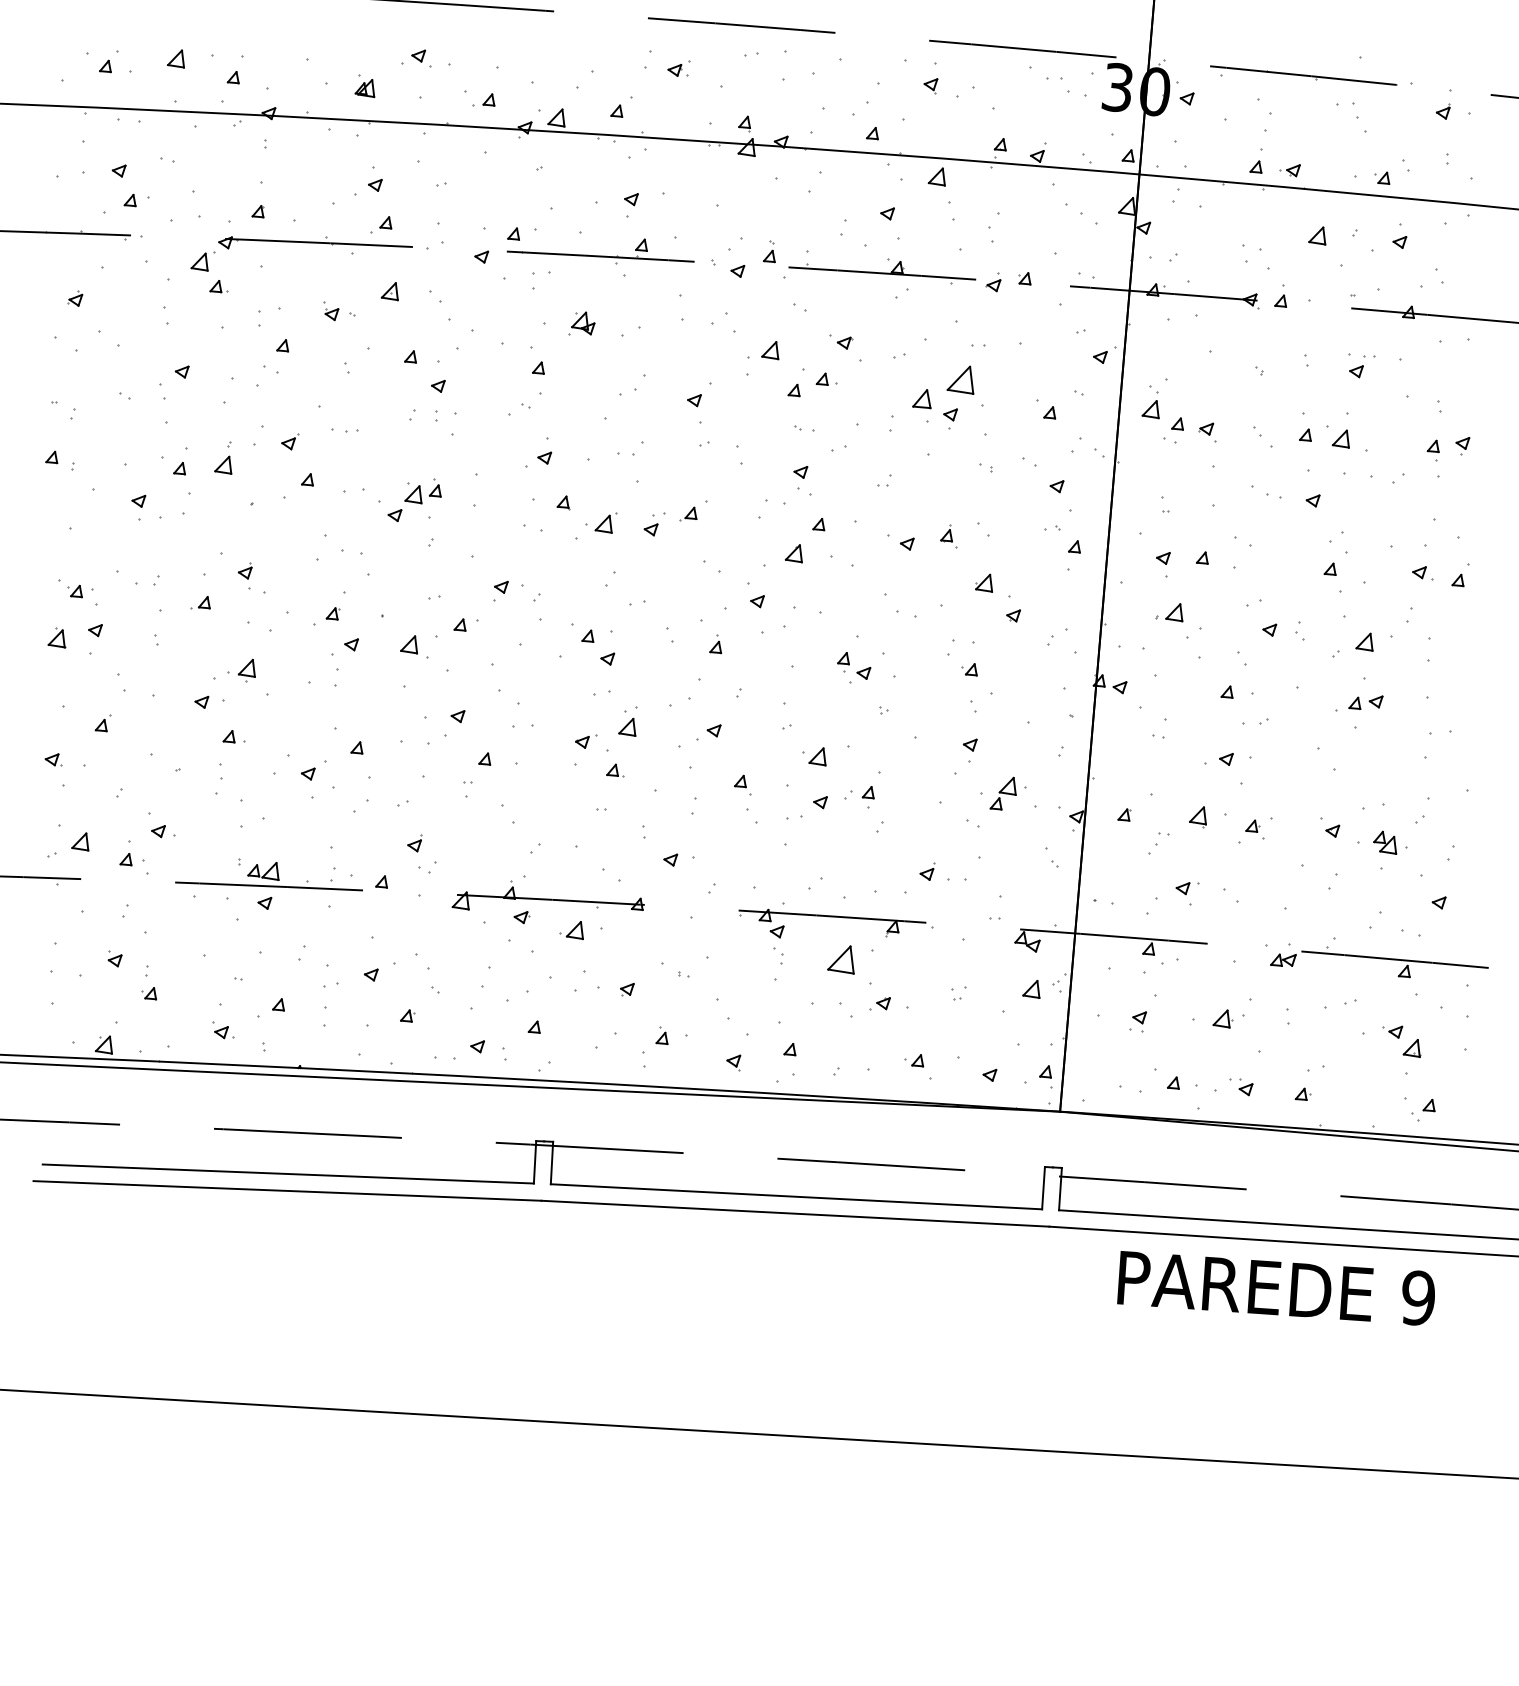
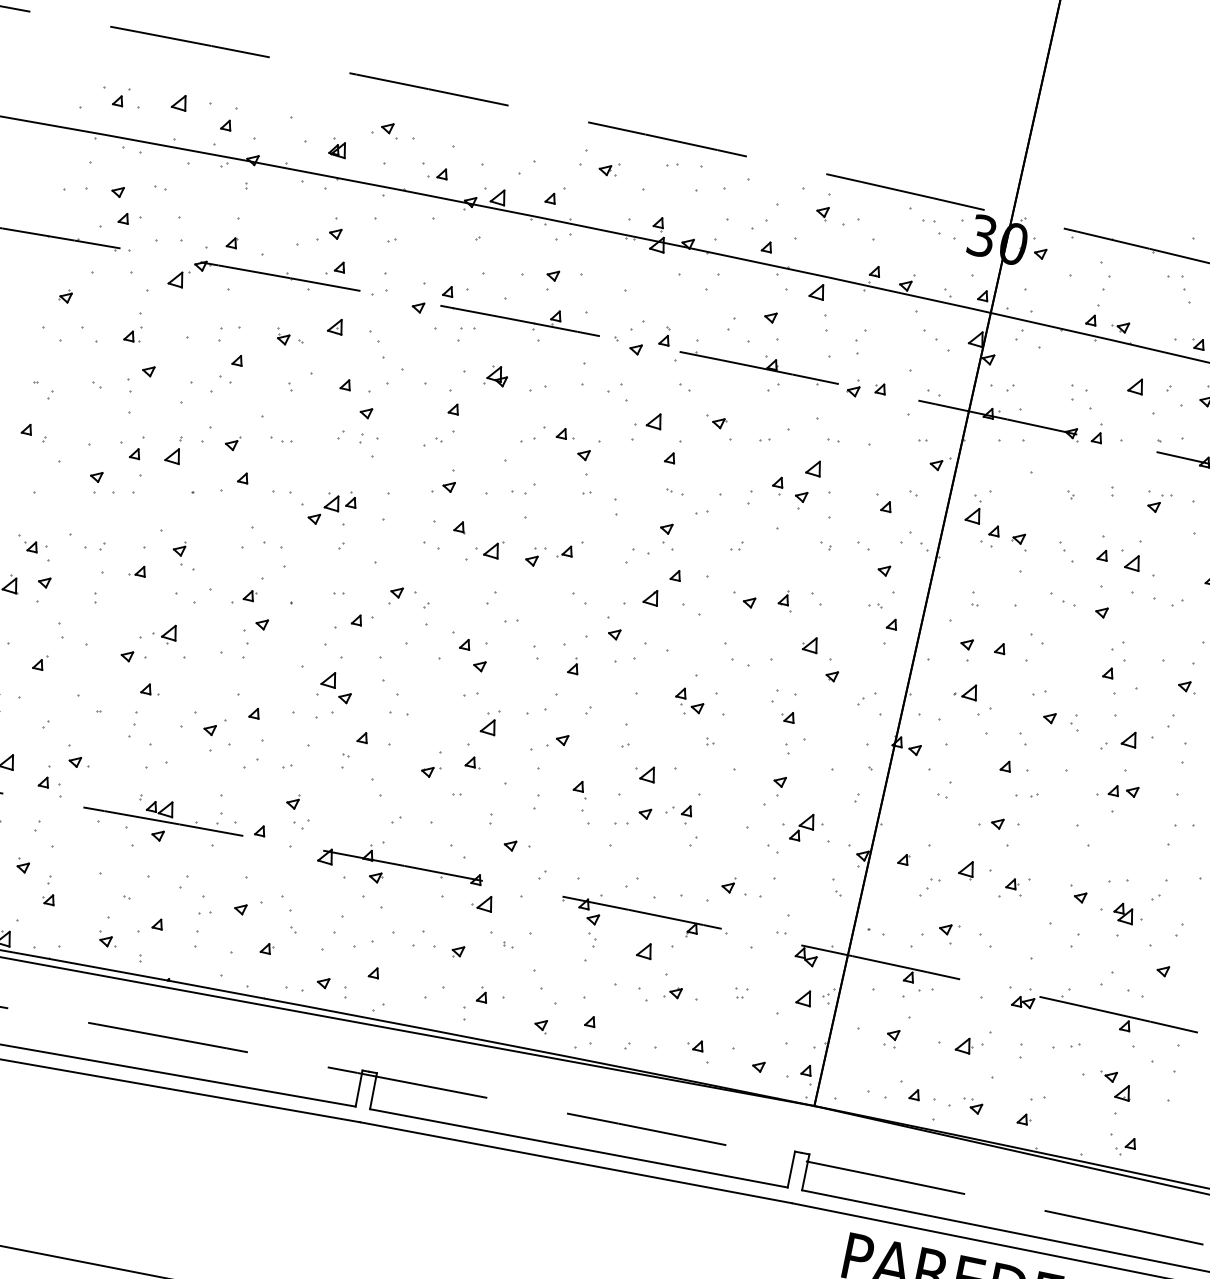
part: (218, 286) -> (131, 336), moved
part: (826, 378) -> (565, 433), moved
part: (960, 379) -> (813, 467), size x0.62
part: (921, 405) -> (777, 485), size x0.62
part: (408, 644) -> (328, 679), moved
part: (586, 741) -> (431, 771), moved
part: (571, 930) -> (482, 903), moved
part: (841, 959) -> (644, 950), size x0.62

